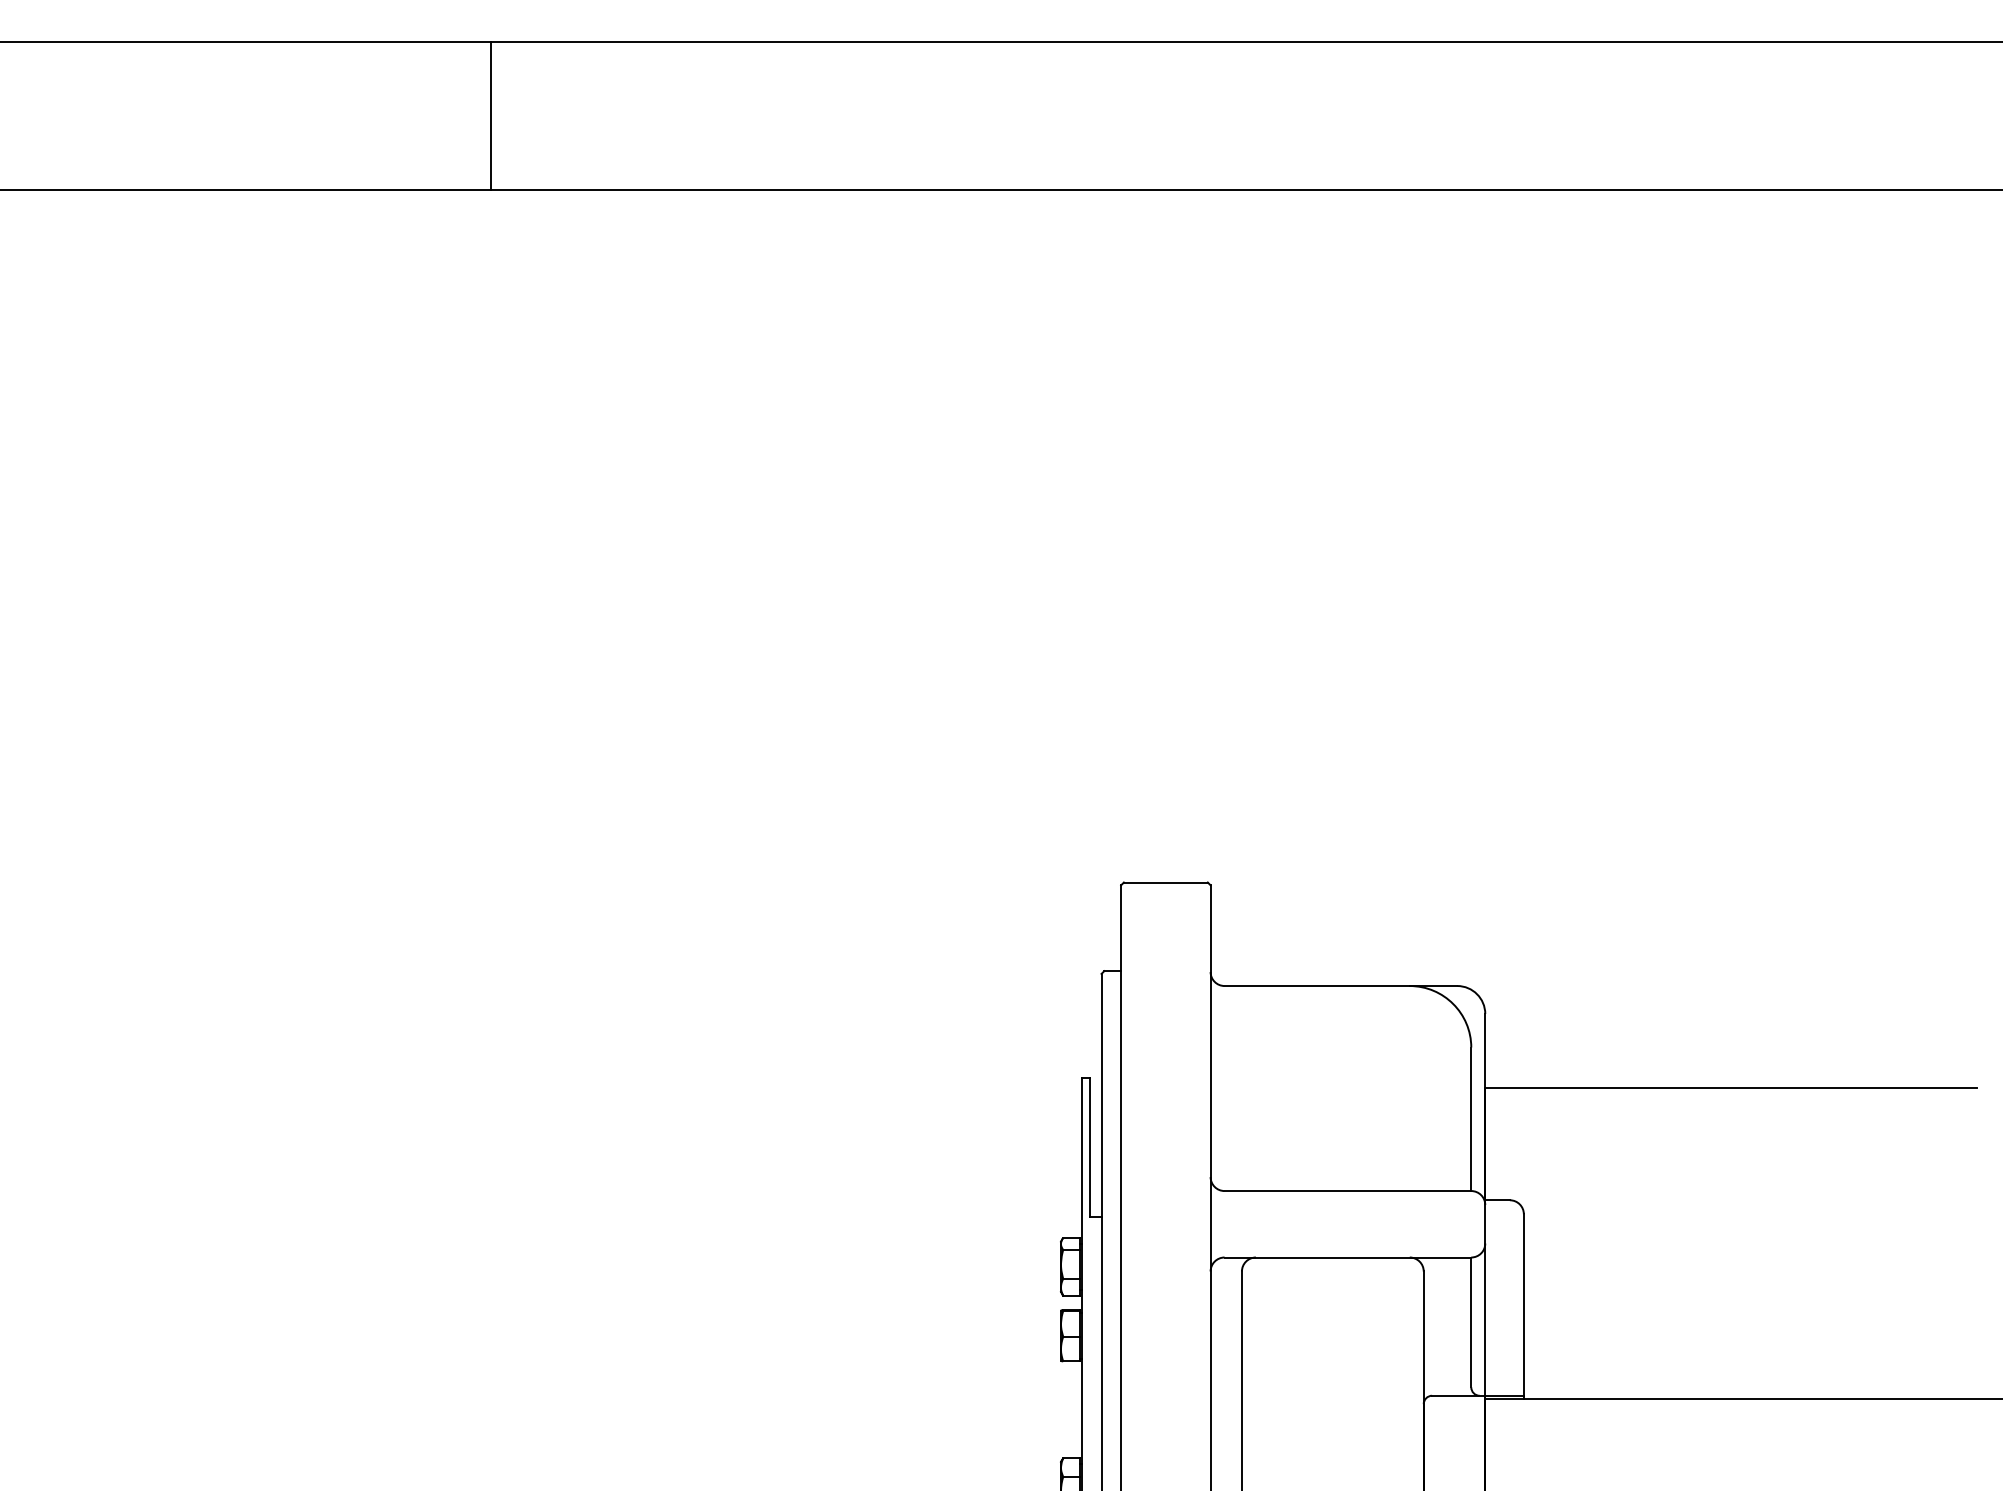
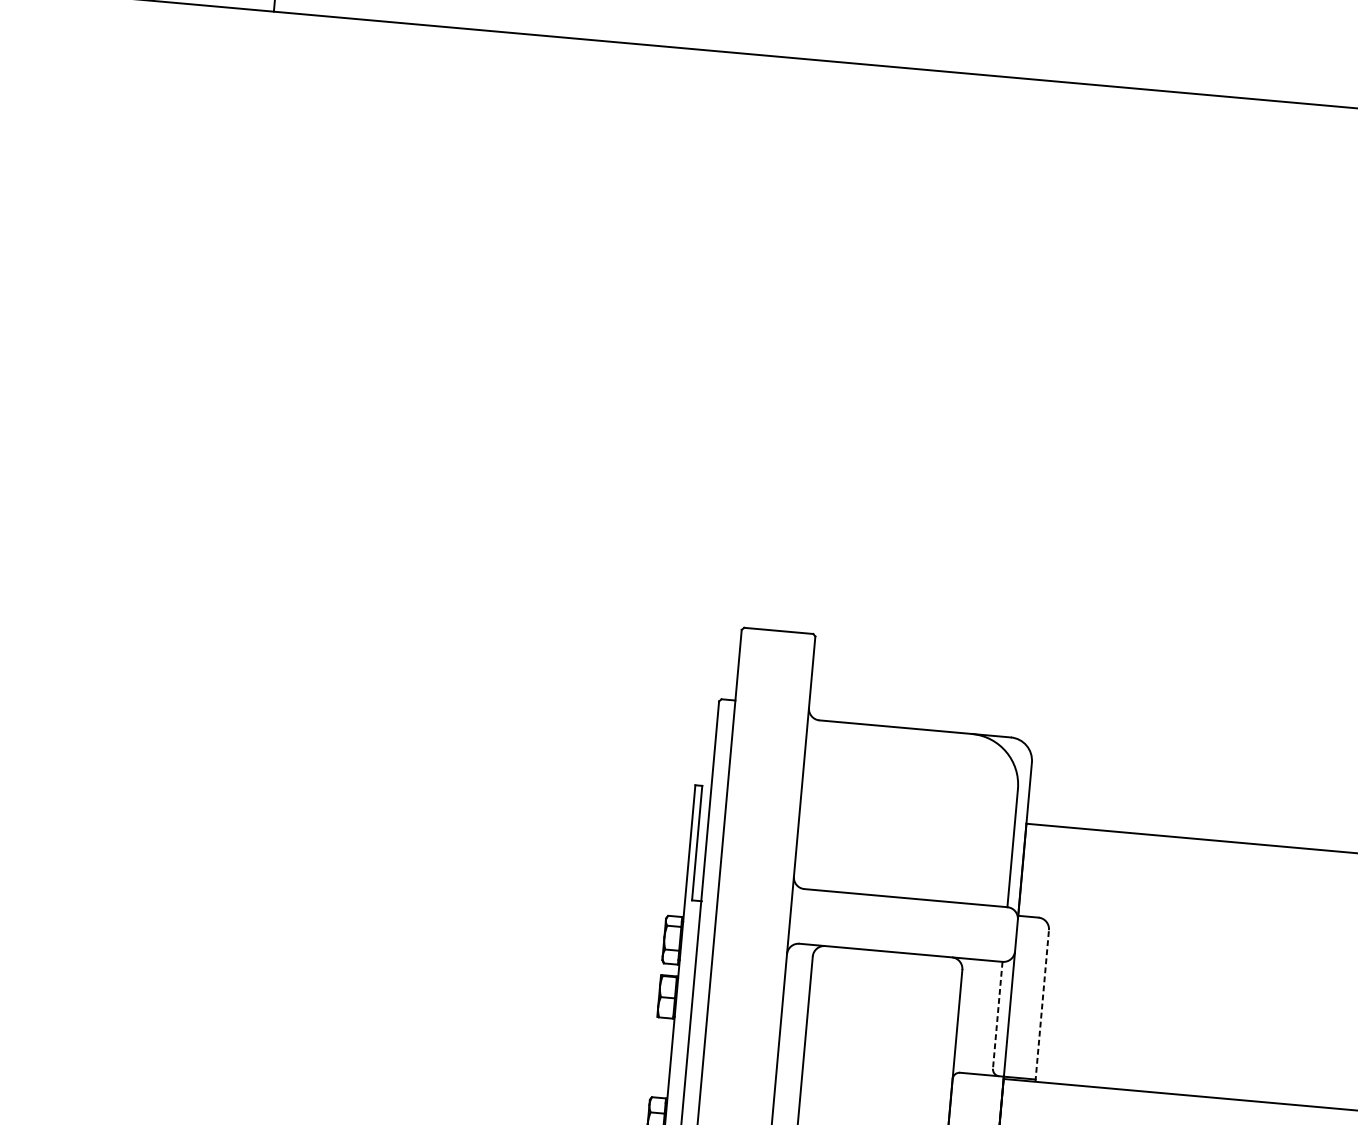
line: (1523, 1305) -> (1041, 1005), solid -> dashed
line: (1471, 1322) -> (997, 1015), solid -> dashed

